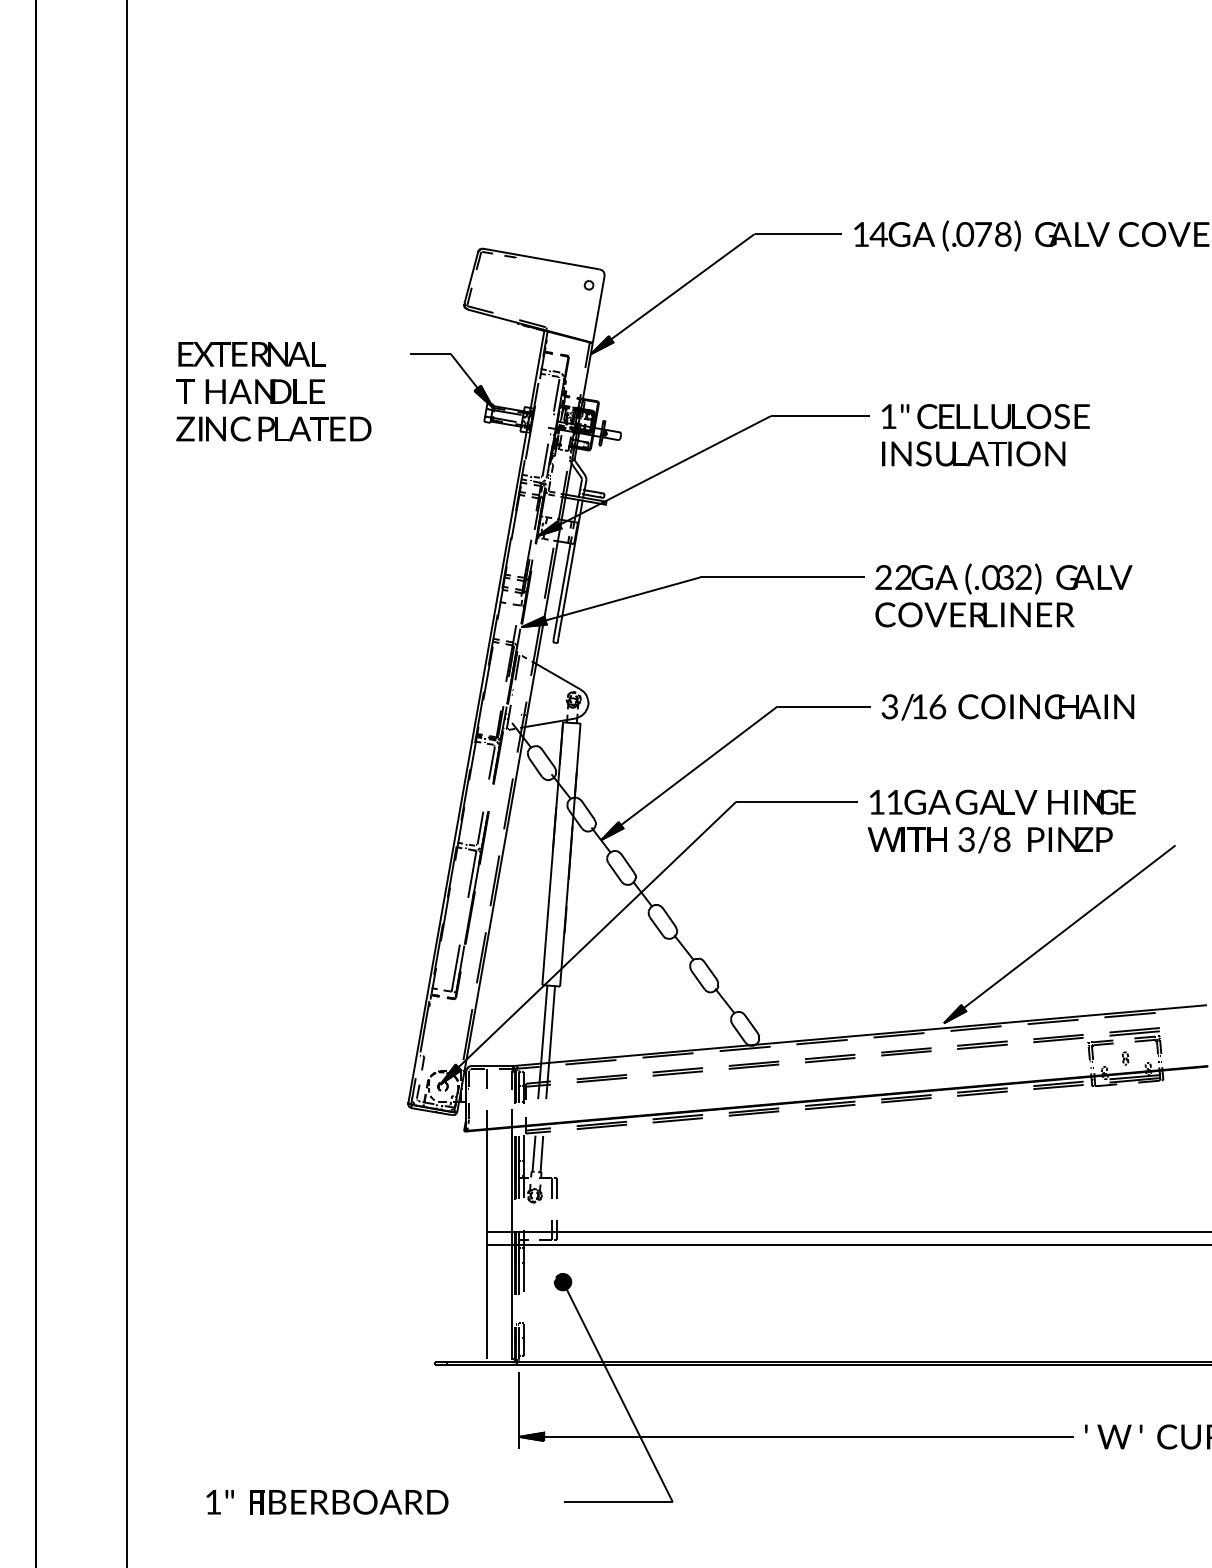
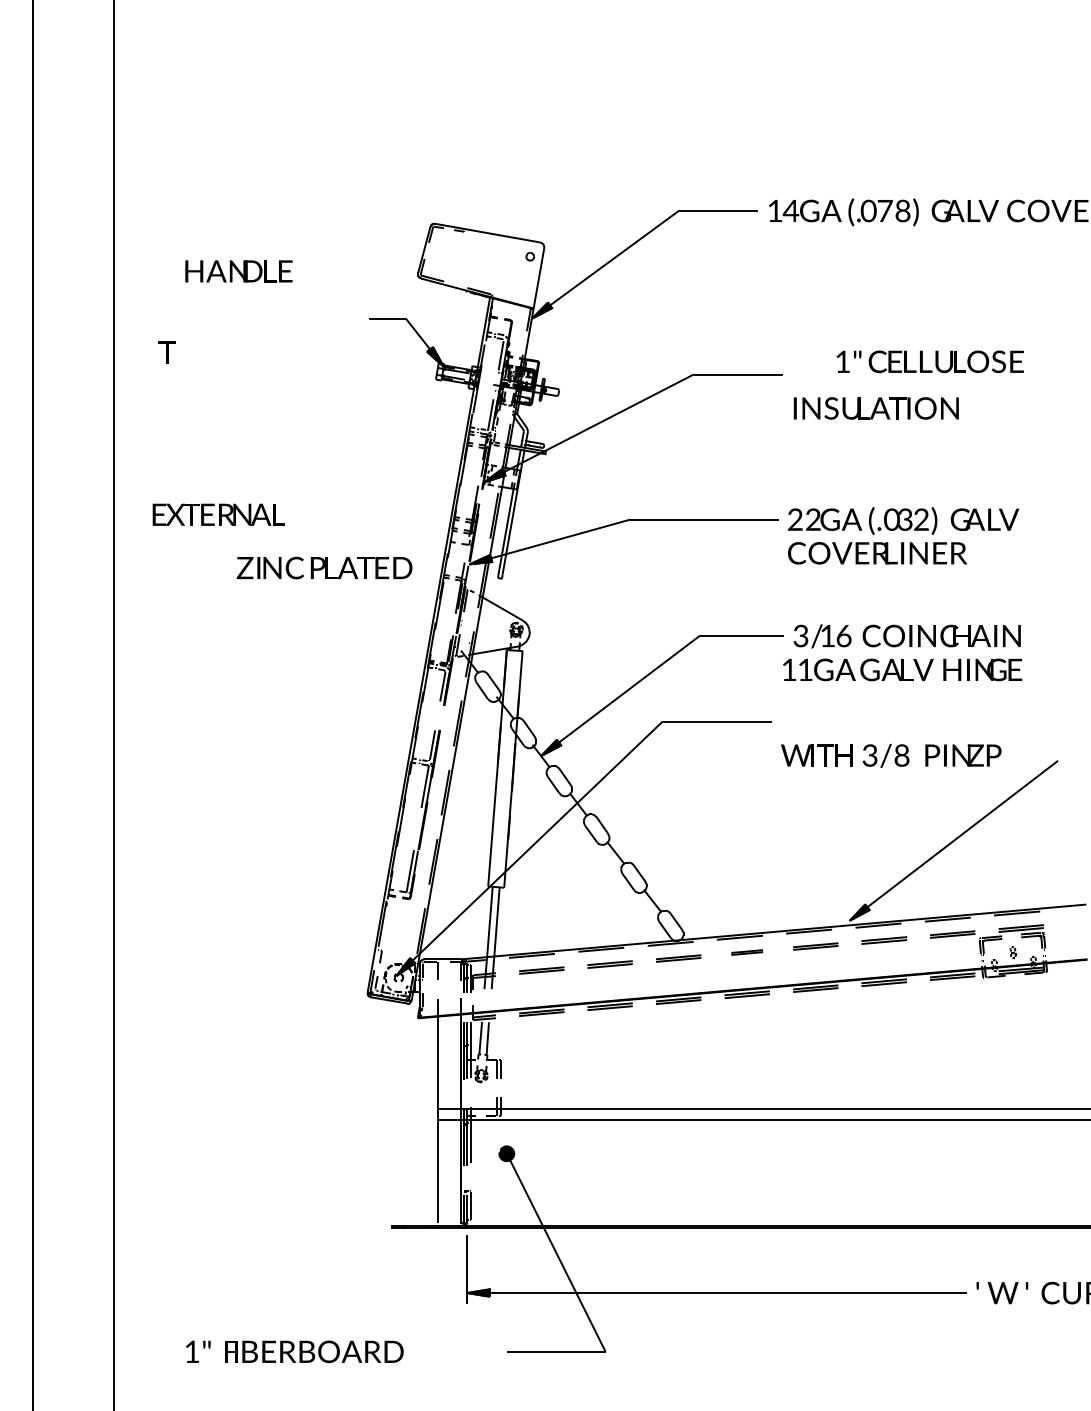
text: (251, 353) -> (218, 514), moved
text: (264, 391) -> (238, 271), moved
text: (984, 416) -> (929, 361), moved
text: (273, 428) -> (324, 567), moved
text: (1002, 801) -> (902, 669), moved
part: (829, 1058) -> (746, 952), size x0.7

